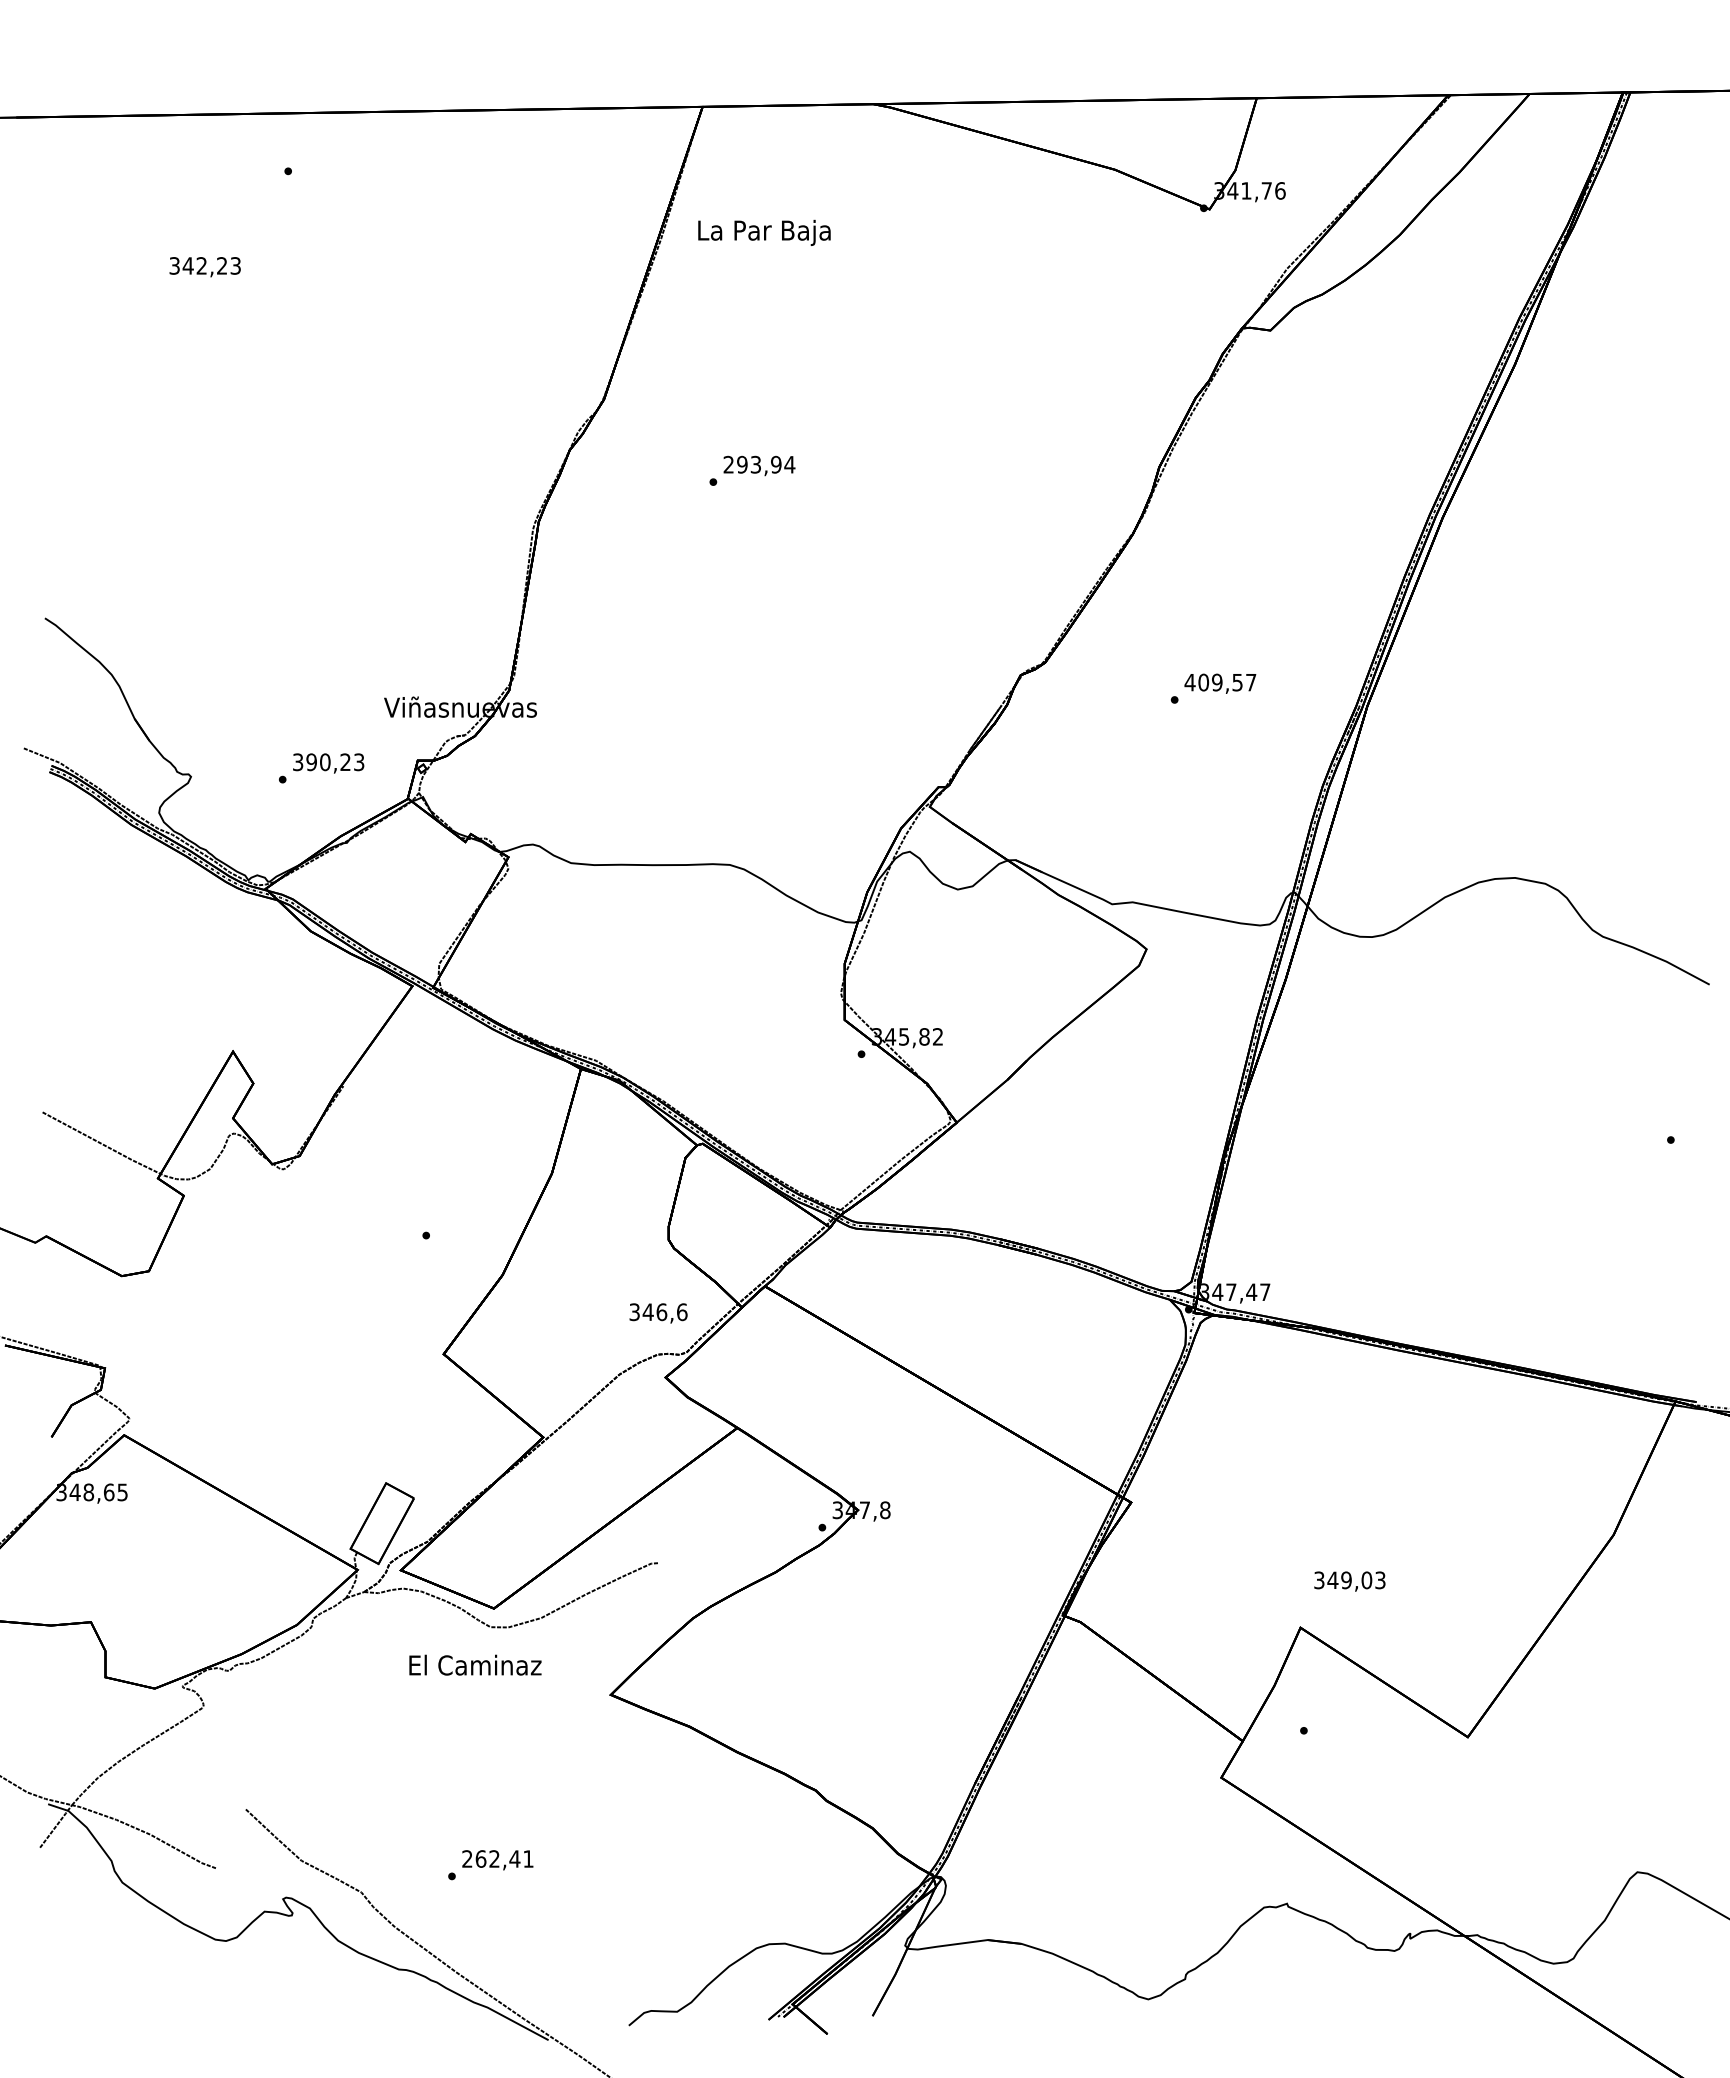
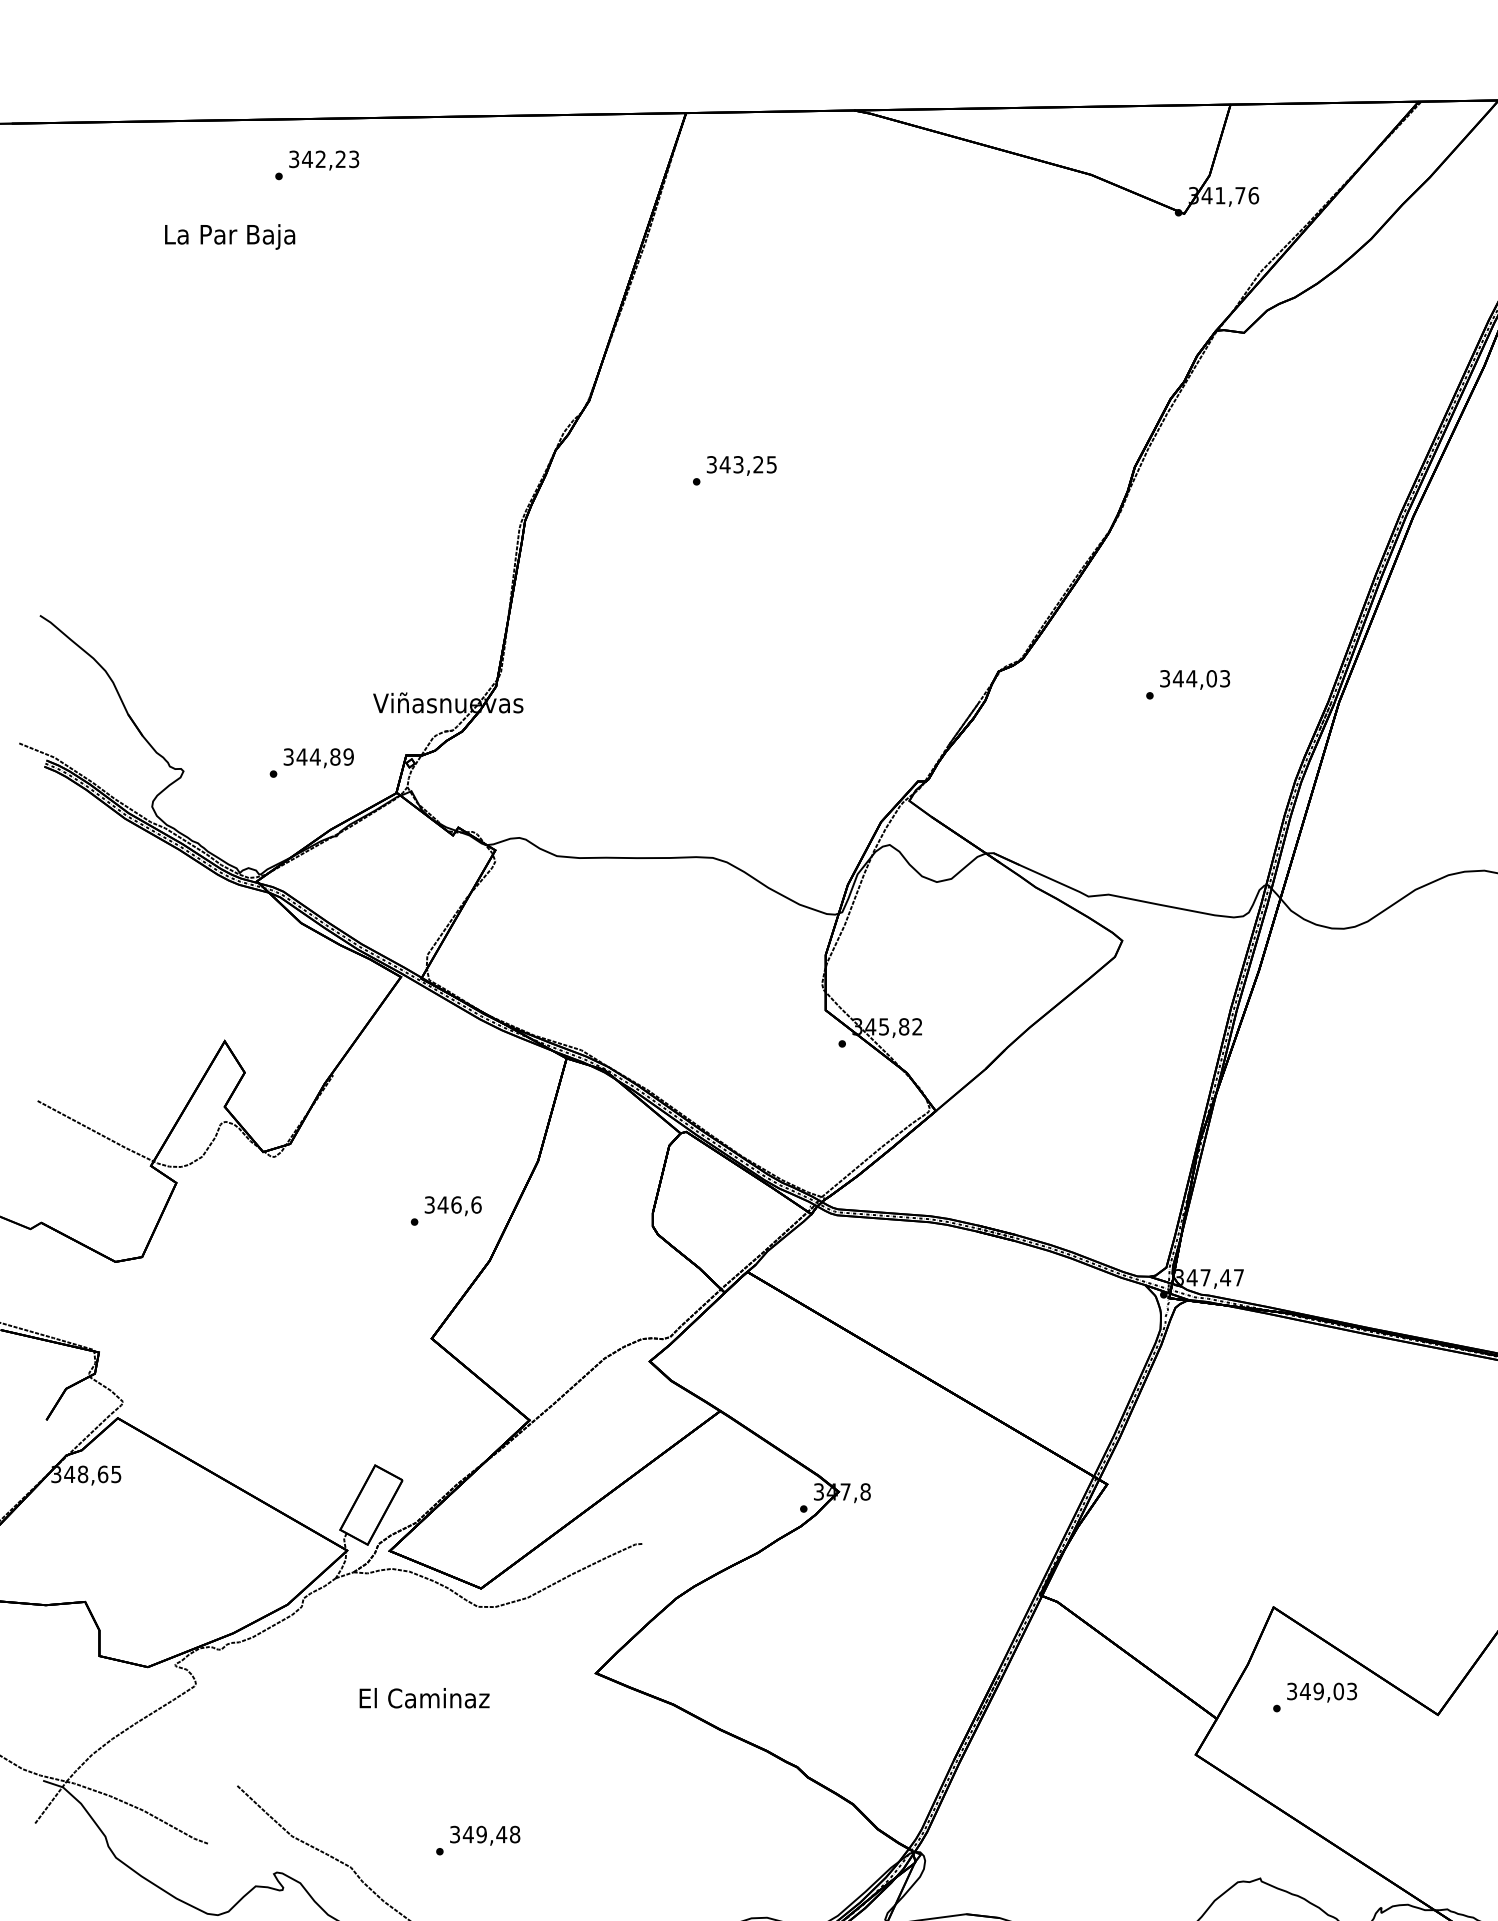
text: (764, 232) -> (230, 236), moved
text: (204, 267) -> (323, 160), moved
text: (759, 464) -> (742, 464), 293,94 -> 343,25
text: (1220, 682) -> (1194, 678), 409,57 -> 344,03
text: (335, 762) -> (325, 757), 390,23 -> 344,89
text: (658, 1313) -> (453, 1206), moved
text: (1349, 1581) -> (1321, 1692), moved
text: (475, 1664) -> (424, 1697), moved
text: (497, 1858) -> (484, 1834), 262,41 -> 349,48

